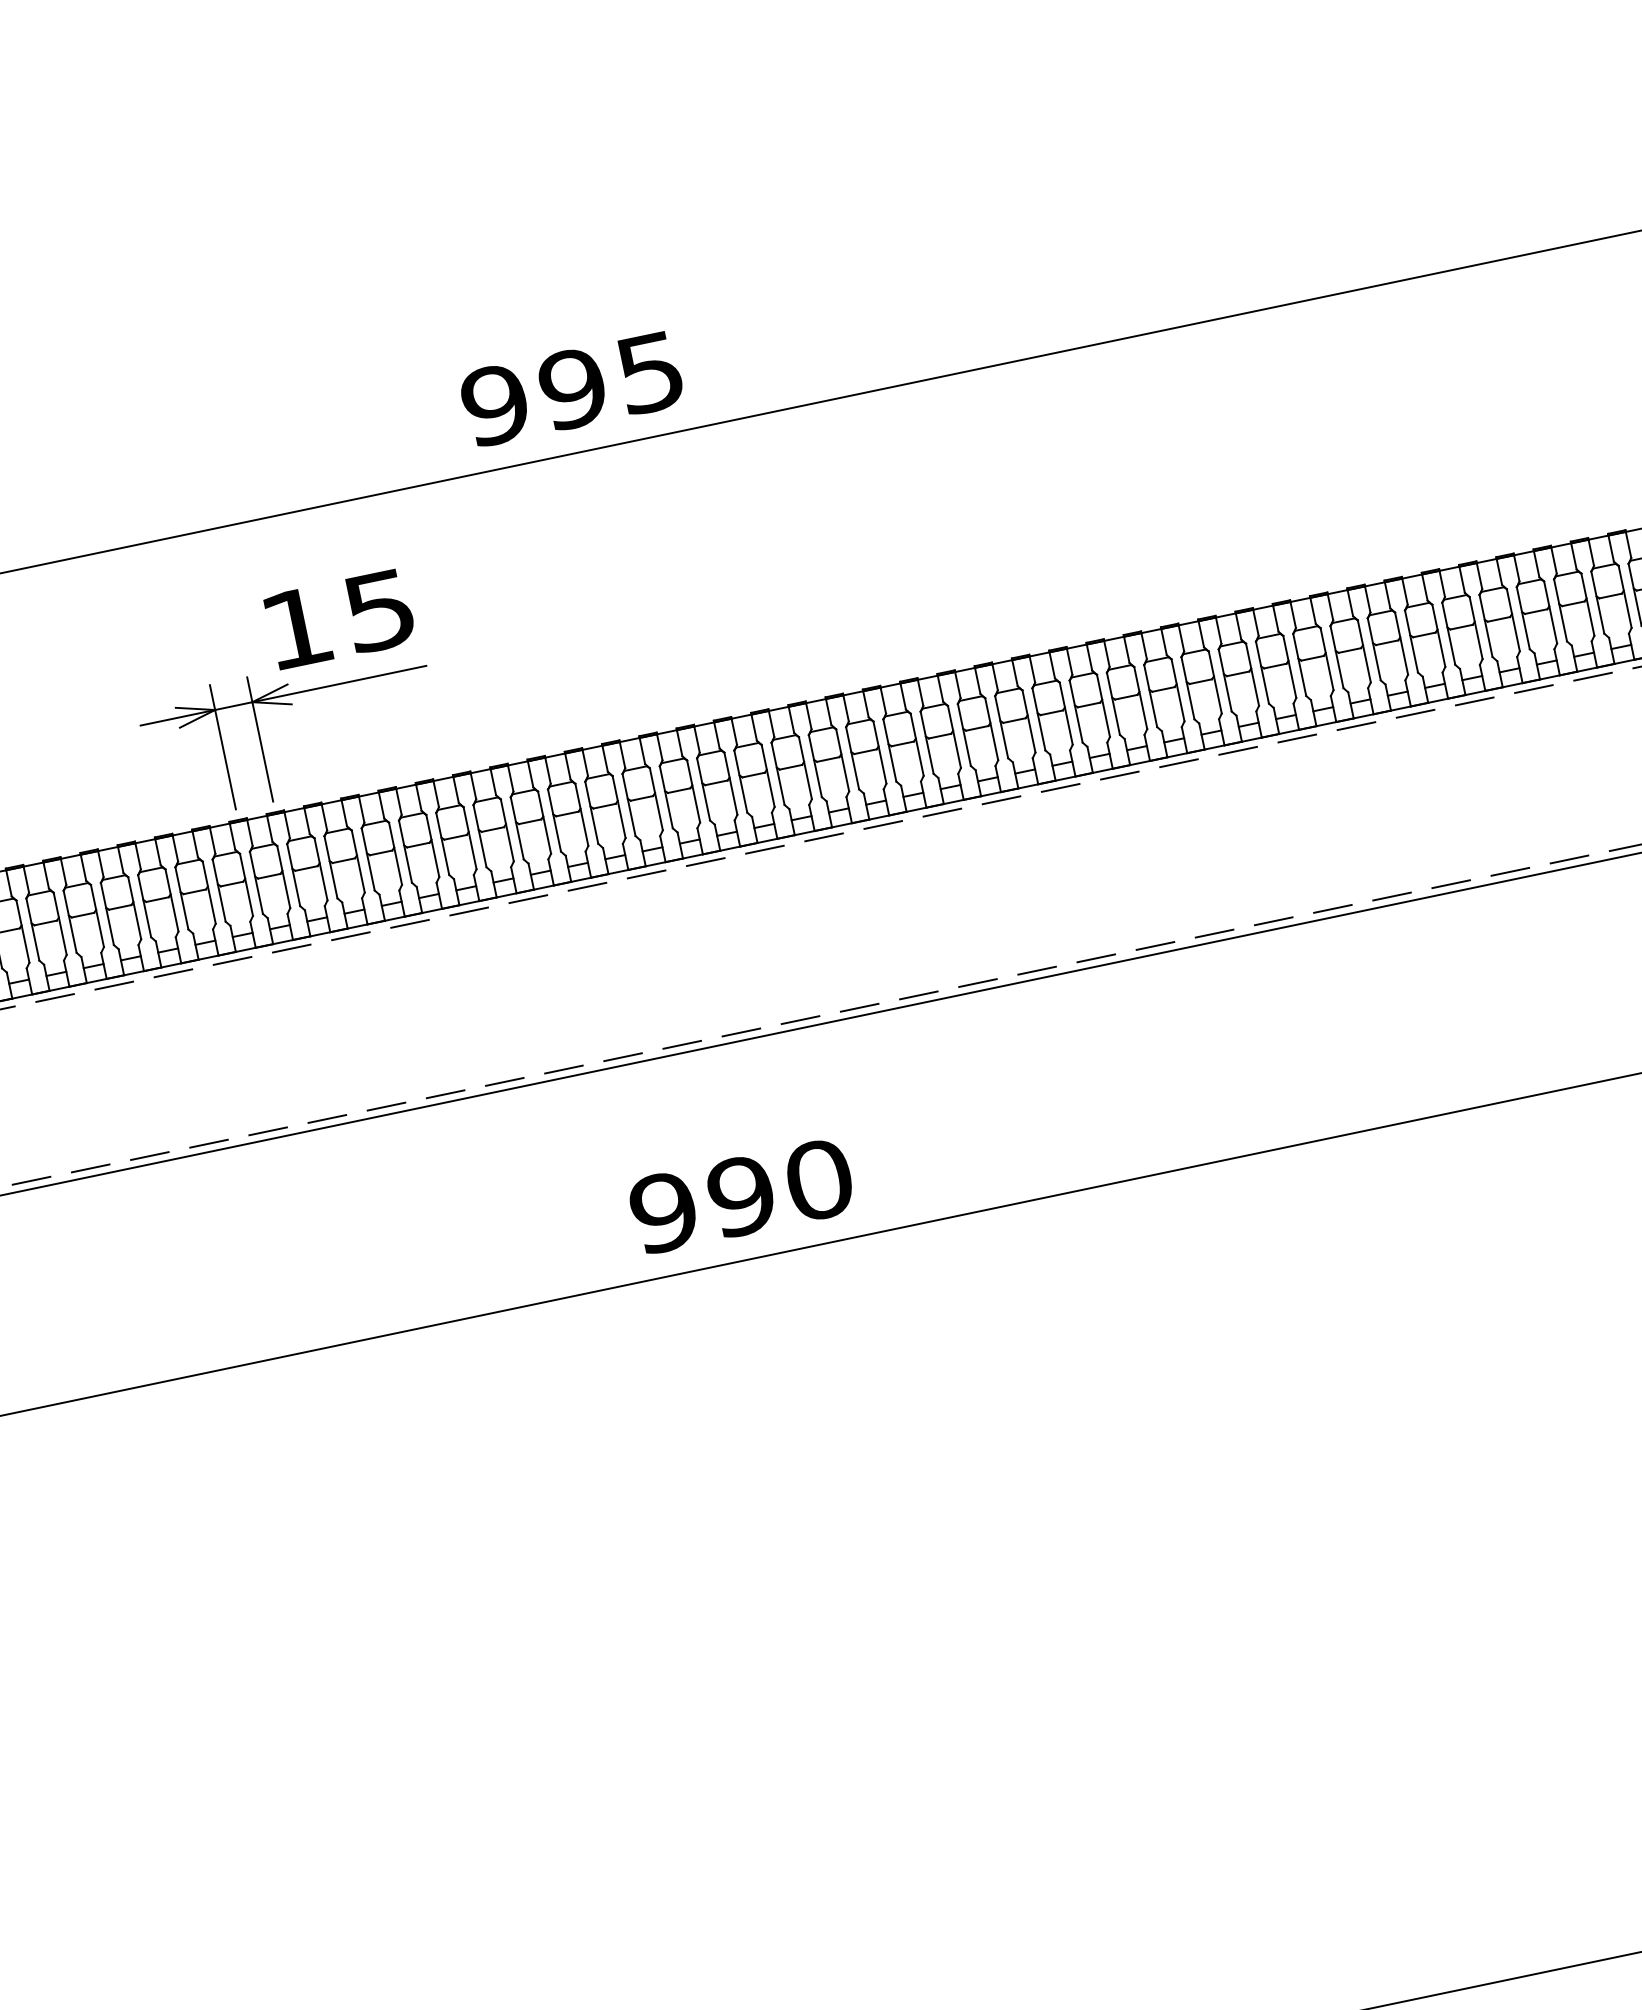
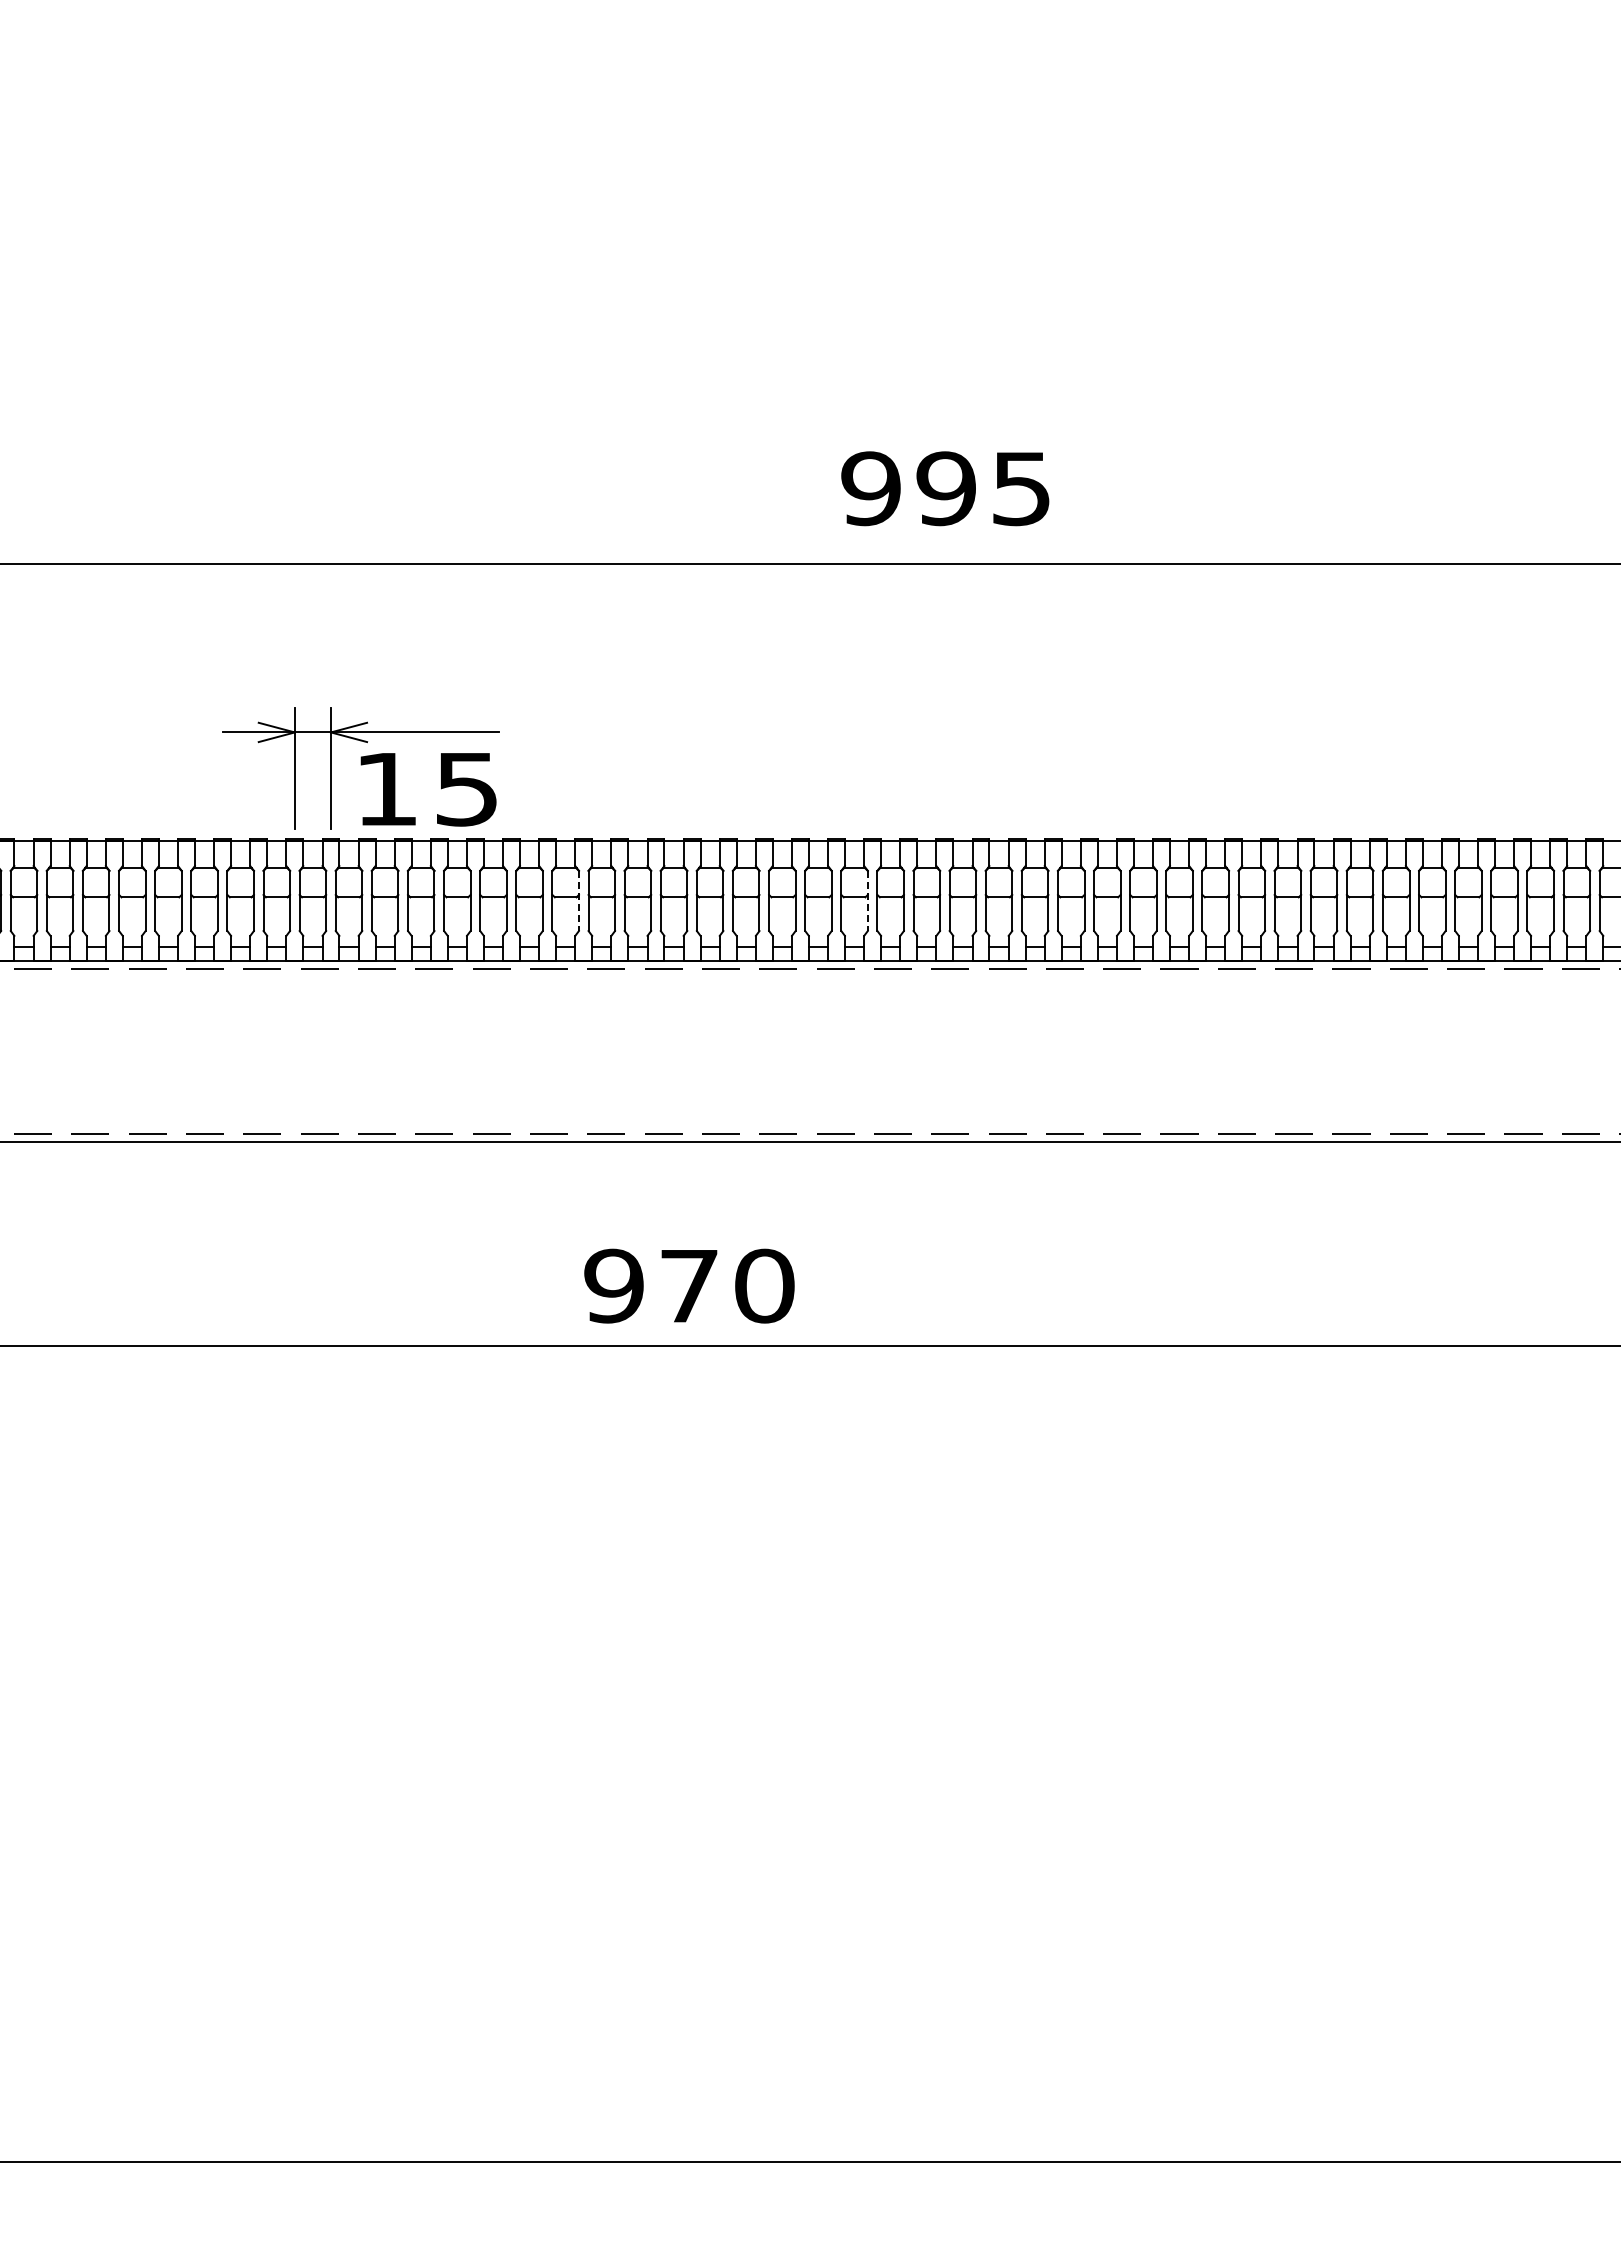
text: (571, 388) -> (945, 488), moved
text: (340, 619) -> (428, 789), moved
line: (842, 761) -> (867, 901), solid -> dashed
line: (544, 823) -> (578, 901), solid -> dashed
text: (740, 1195) -> (688, 1285), 990 -> 970

